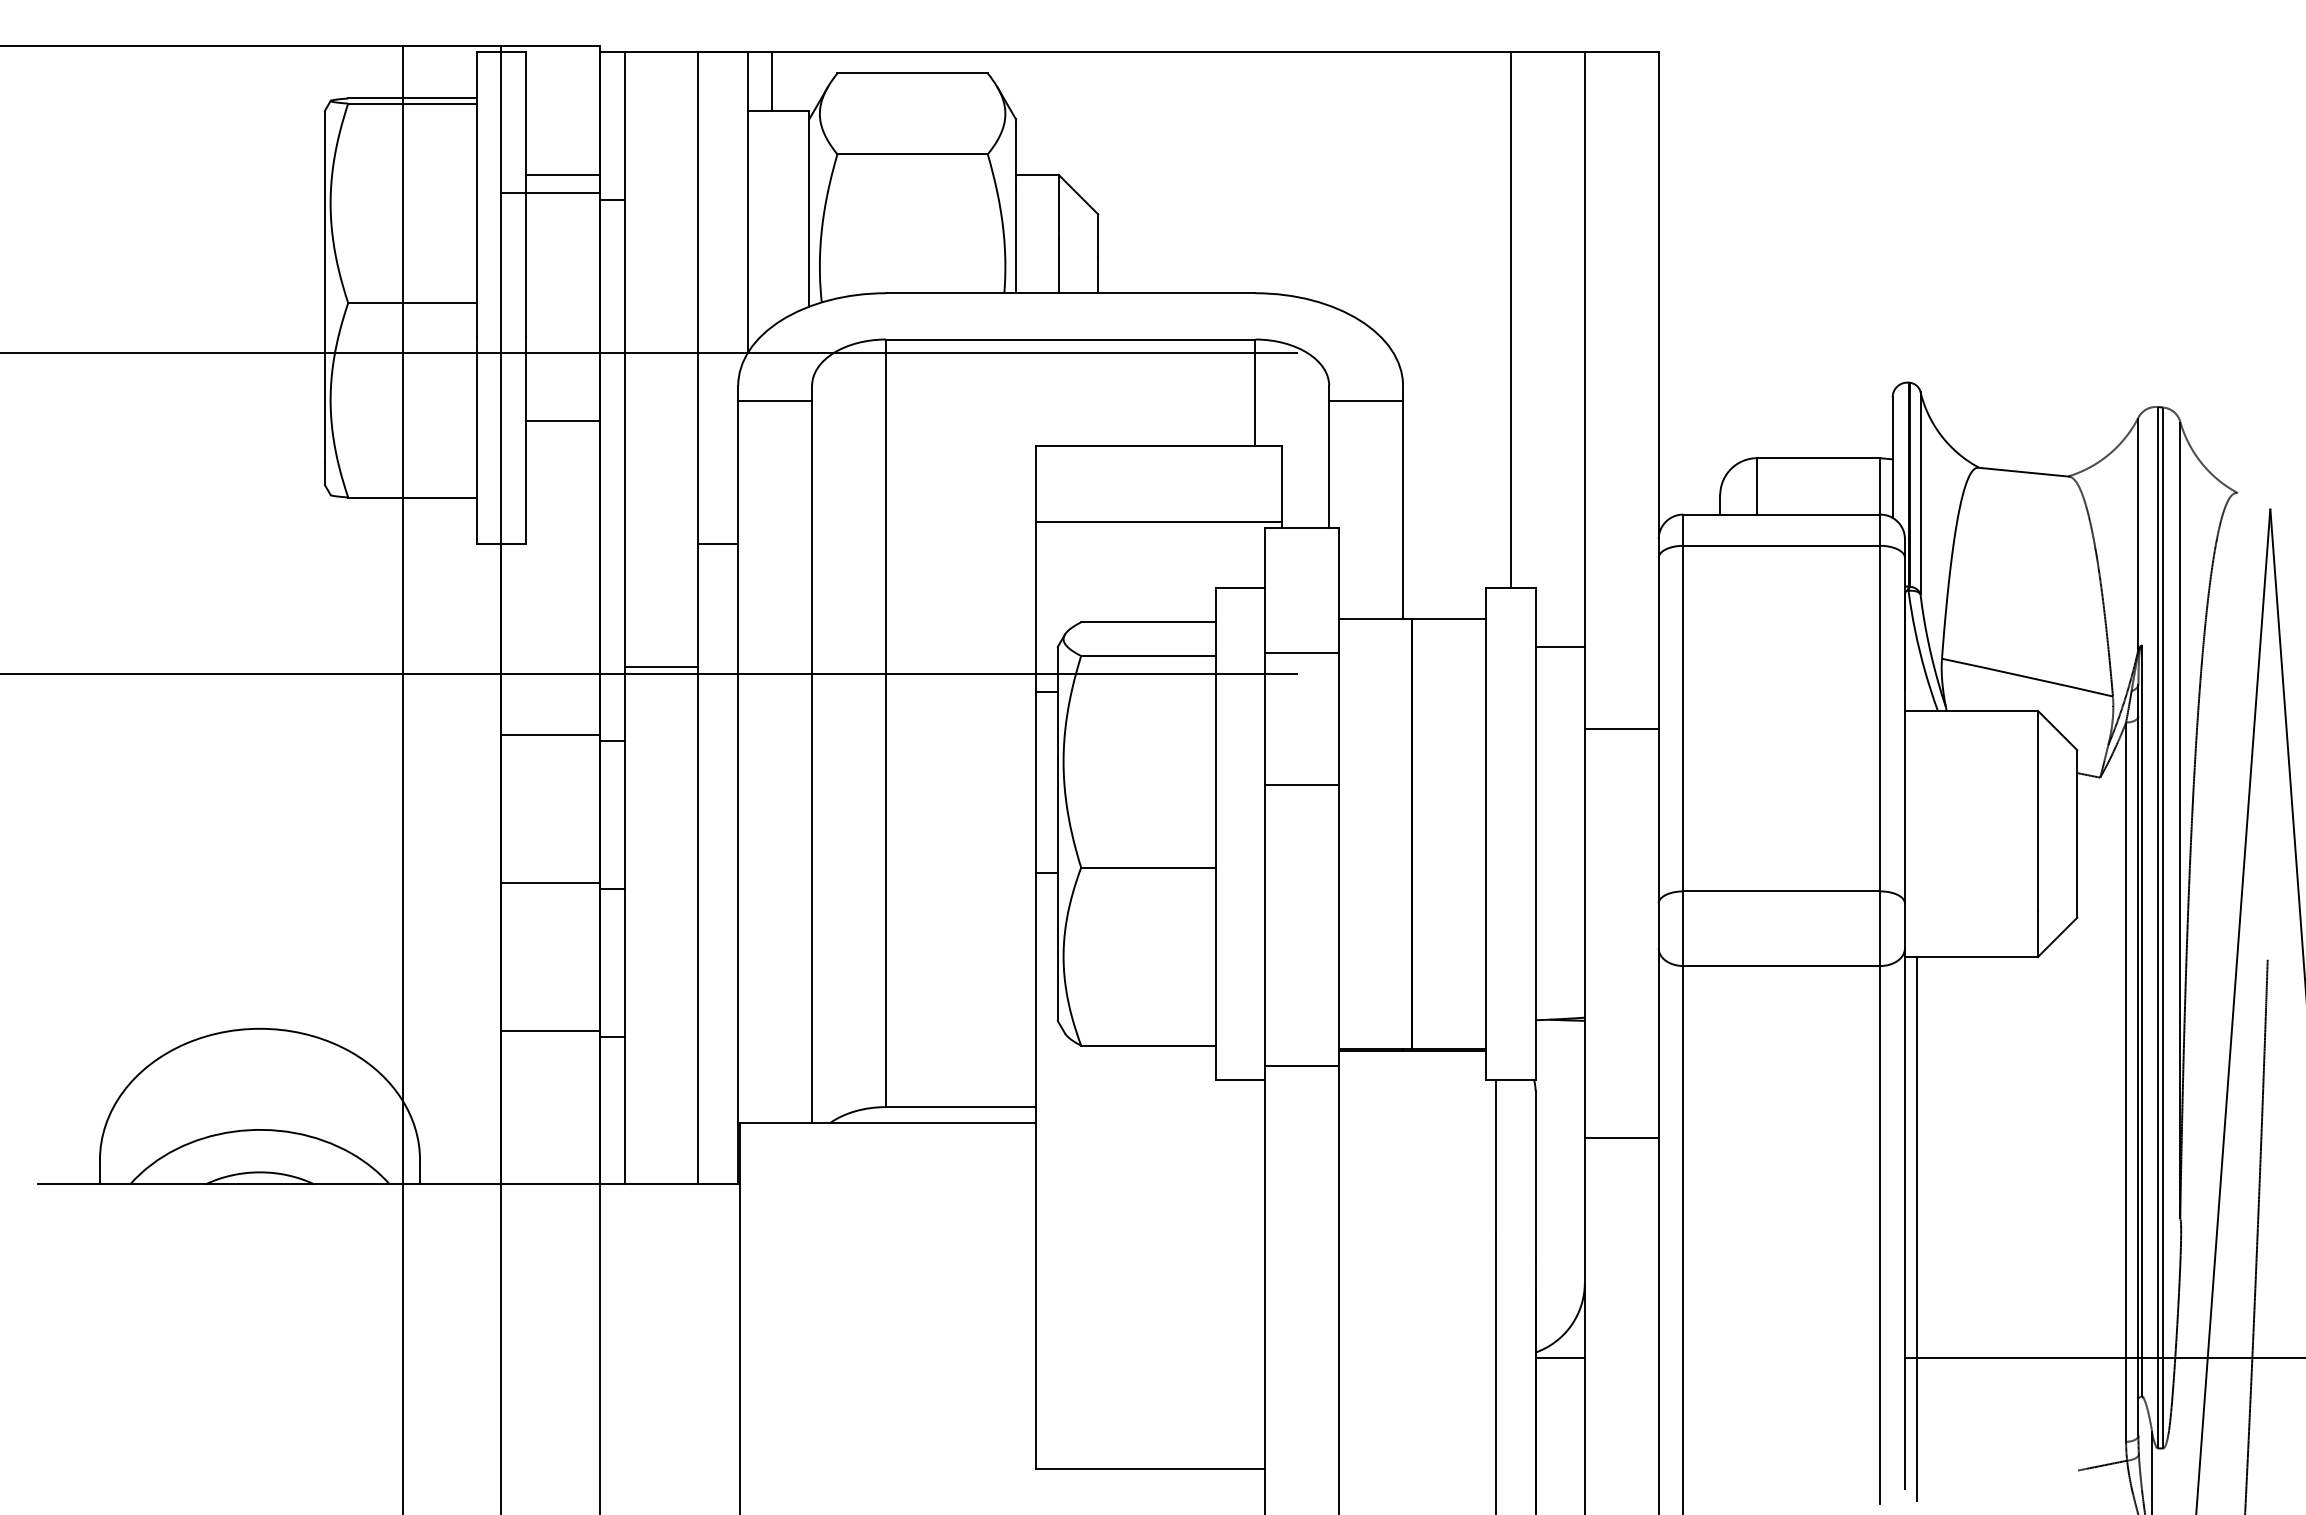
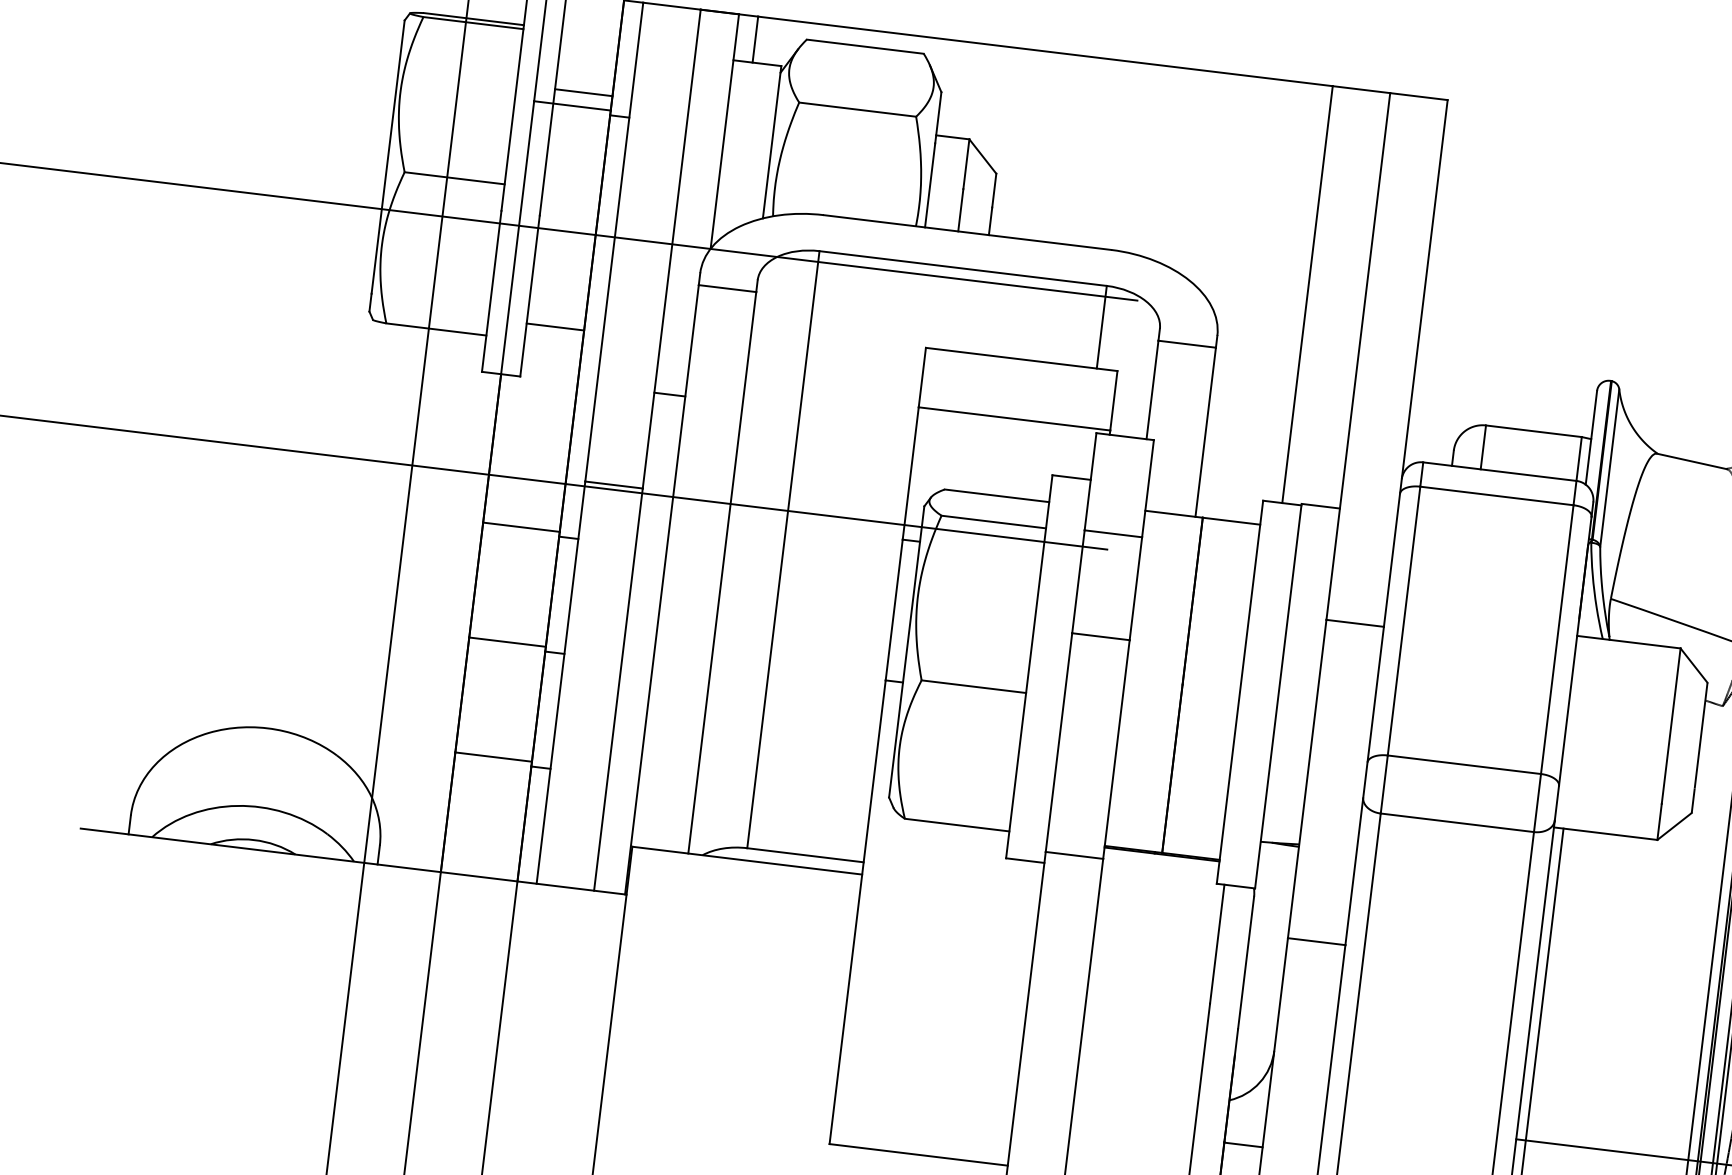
line: (562, 421) -> (555, 327), moved
line: (1559, 646) -> (1320, 505), moved
line: (1559, 1358) -> (1242, 1145), moved

